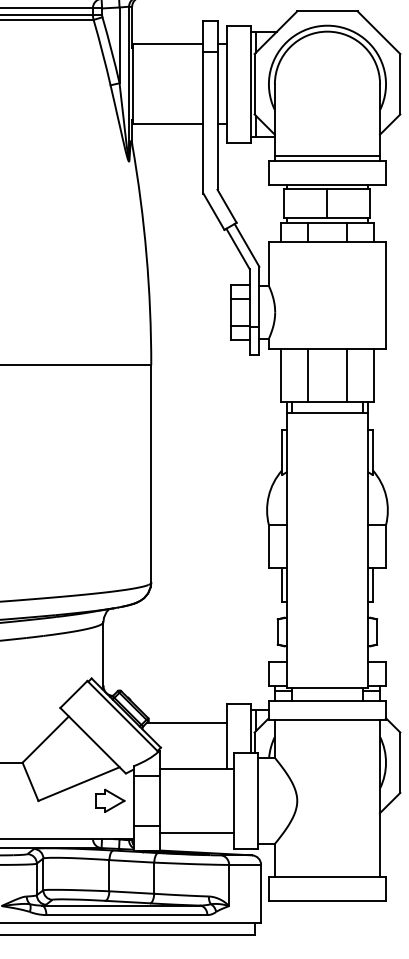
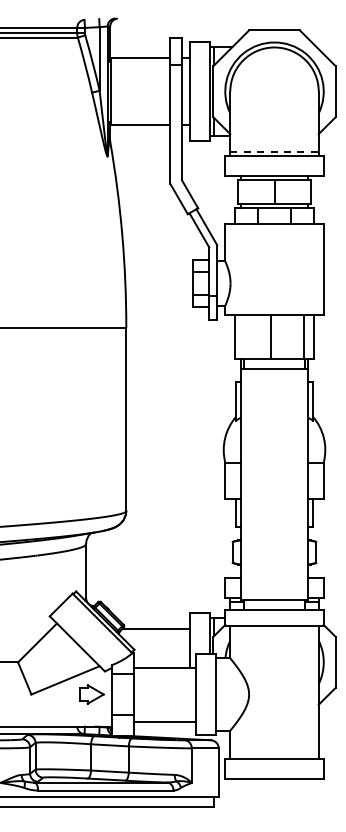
line: (327, 155) -> (274, 151), solid -> dashed
line: (308, 375) -> (271, 336), moved
line: (346, 375) -> (303, 336), moved

